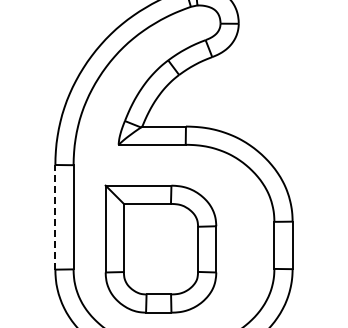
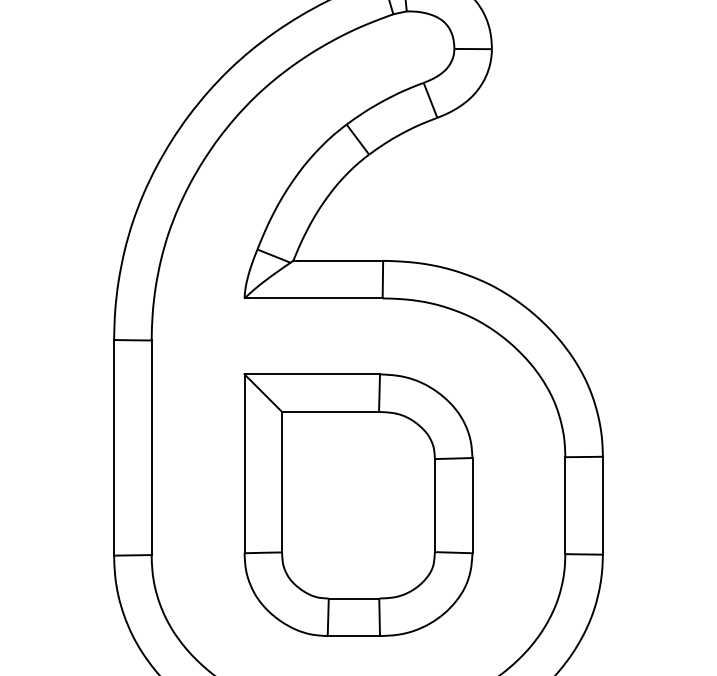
line: (55, 216) -> (114, 446), dashed -> solid
part: (160, 248) -> (357, 503), moved

